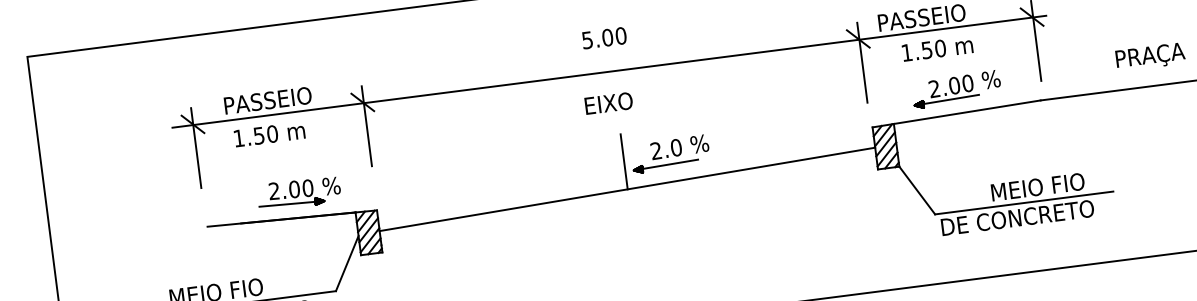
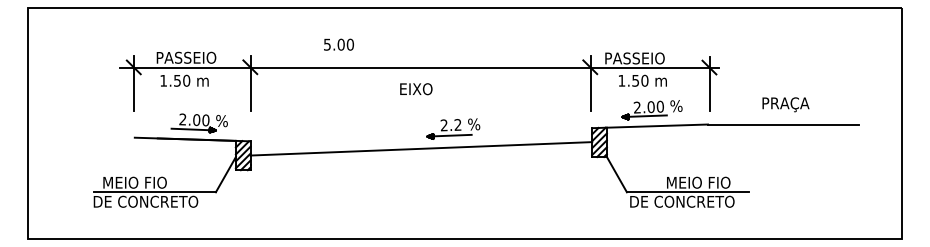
text: (603, 37) -> (338, 44), moved
text: (675, 147) -> (457, 124), 2.0 -> 2.2
line: (623, 161) -> (421, 129), removed

